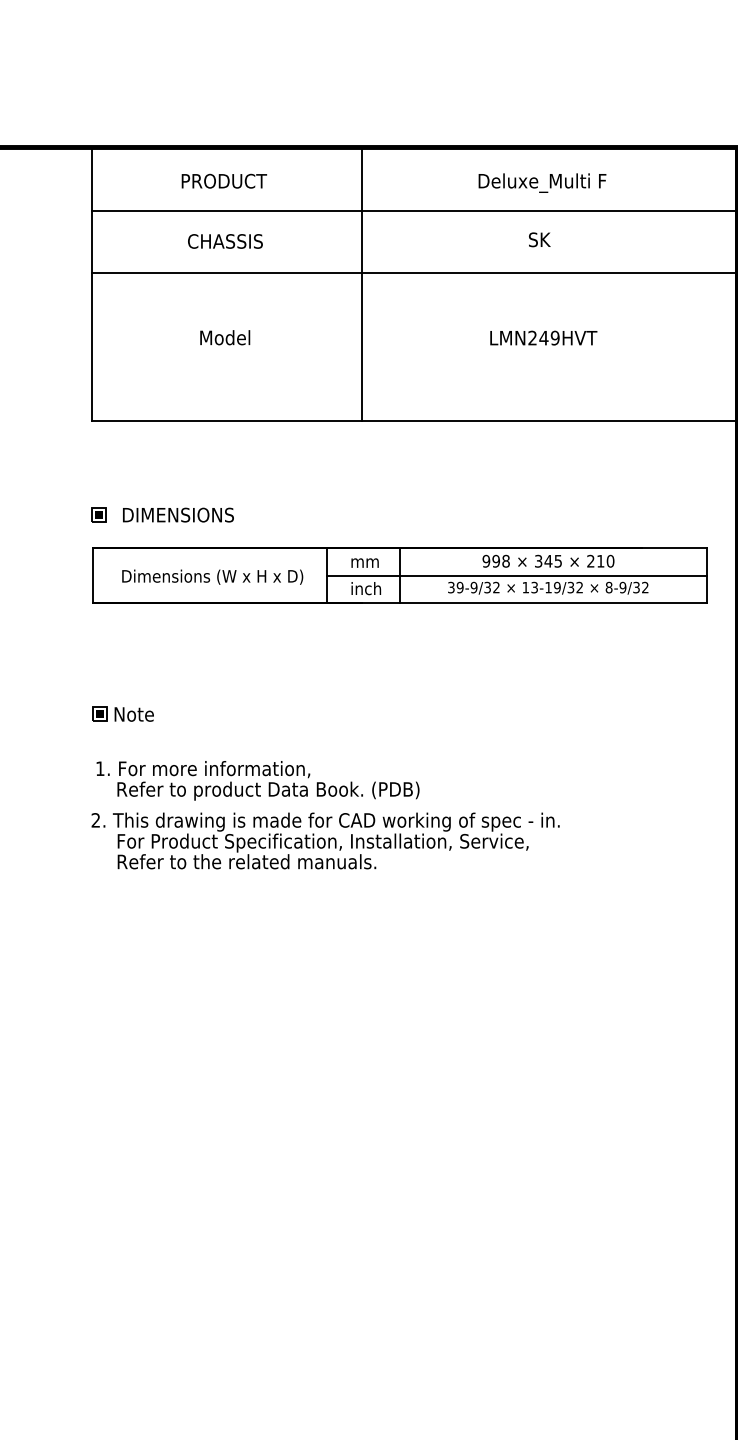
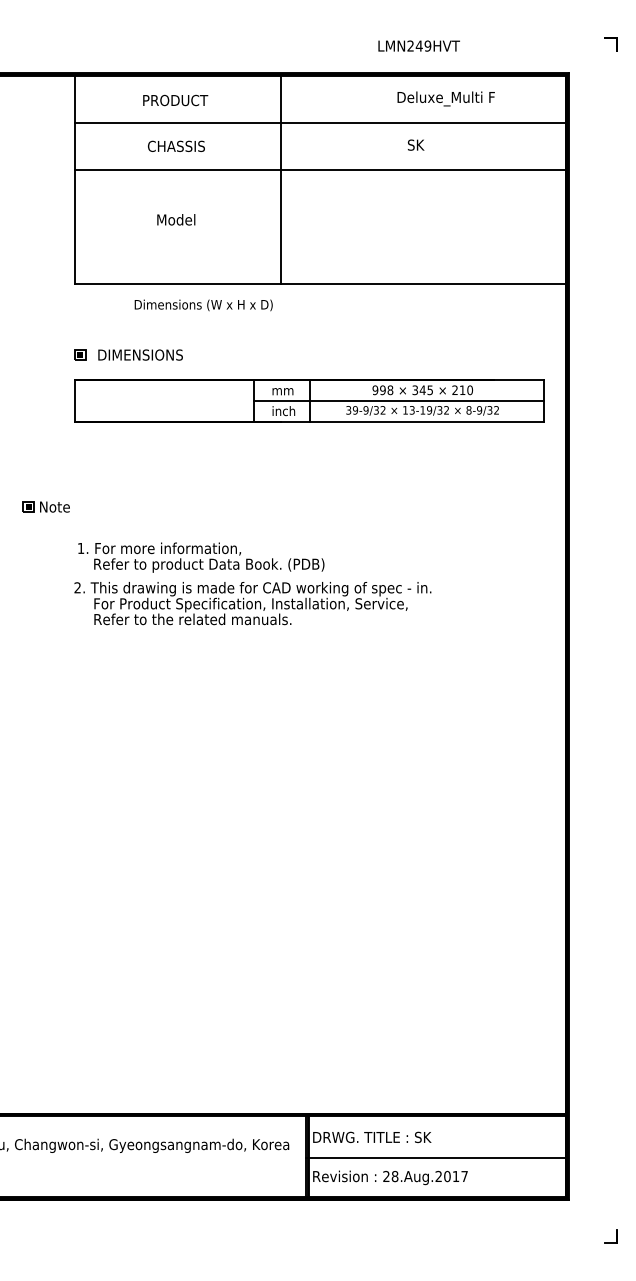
text: (541, 182) -> (445, 98), moved
text: (542, 337) -> (418, 45), moved
text: (212, 577) -> (203, 305), moved
part: (121, 713) -> (45, 506), moved

